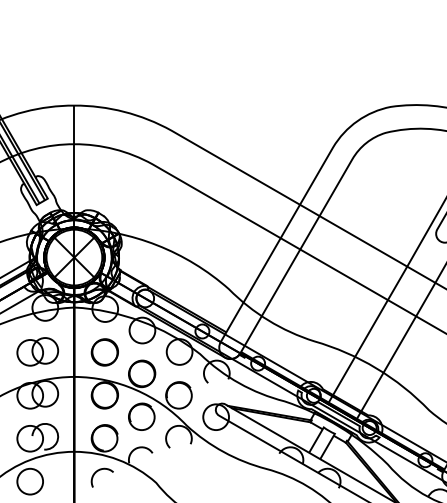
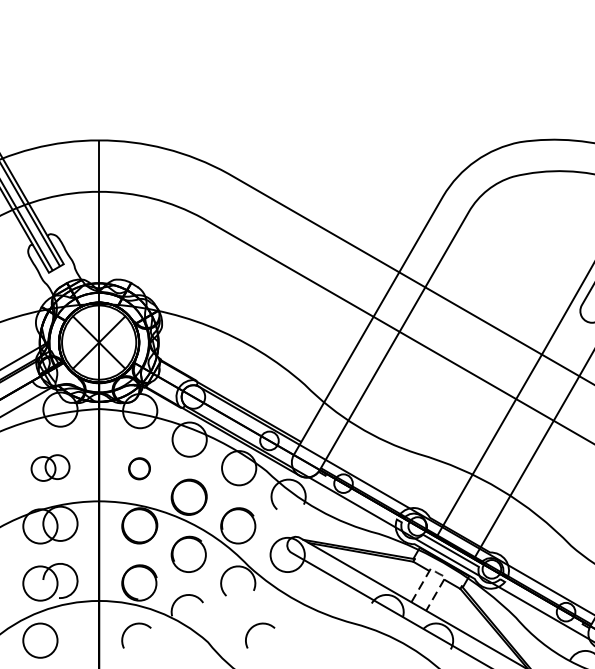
part: (37, 351) -> (50, 467), size x0.7
part: (104, 352) -> (139, 468), size x0.6
line: (329, 430) -> (438, 572), solid -> dashed
arc: (190, 472) -> (253, 628), added

